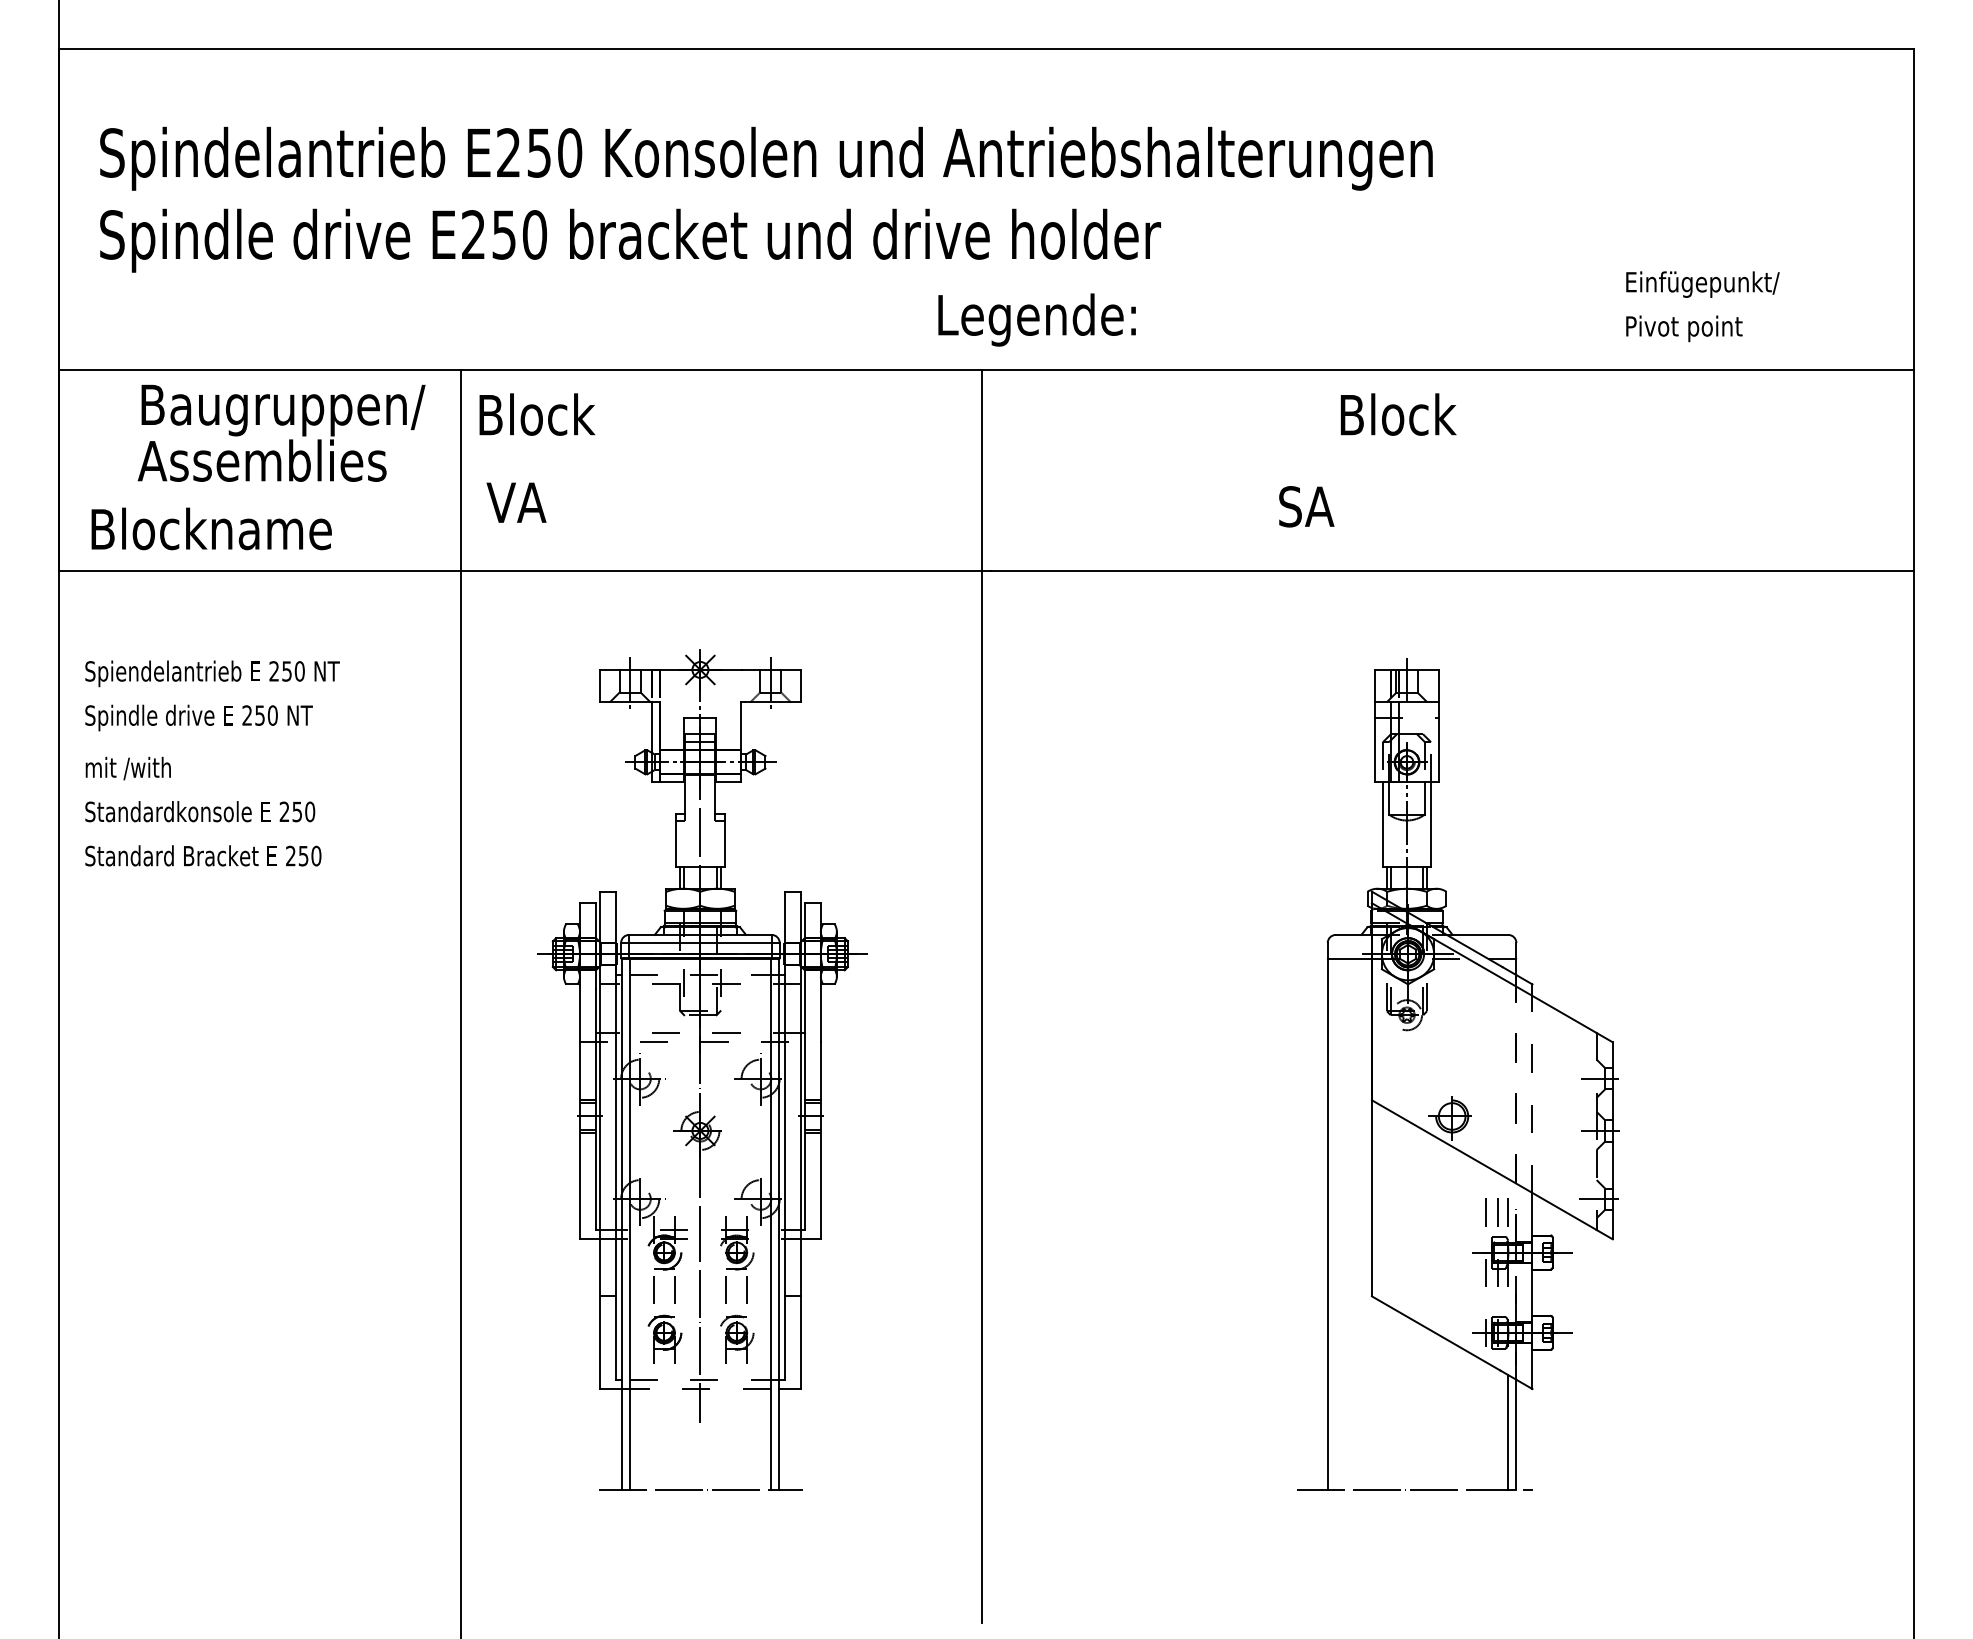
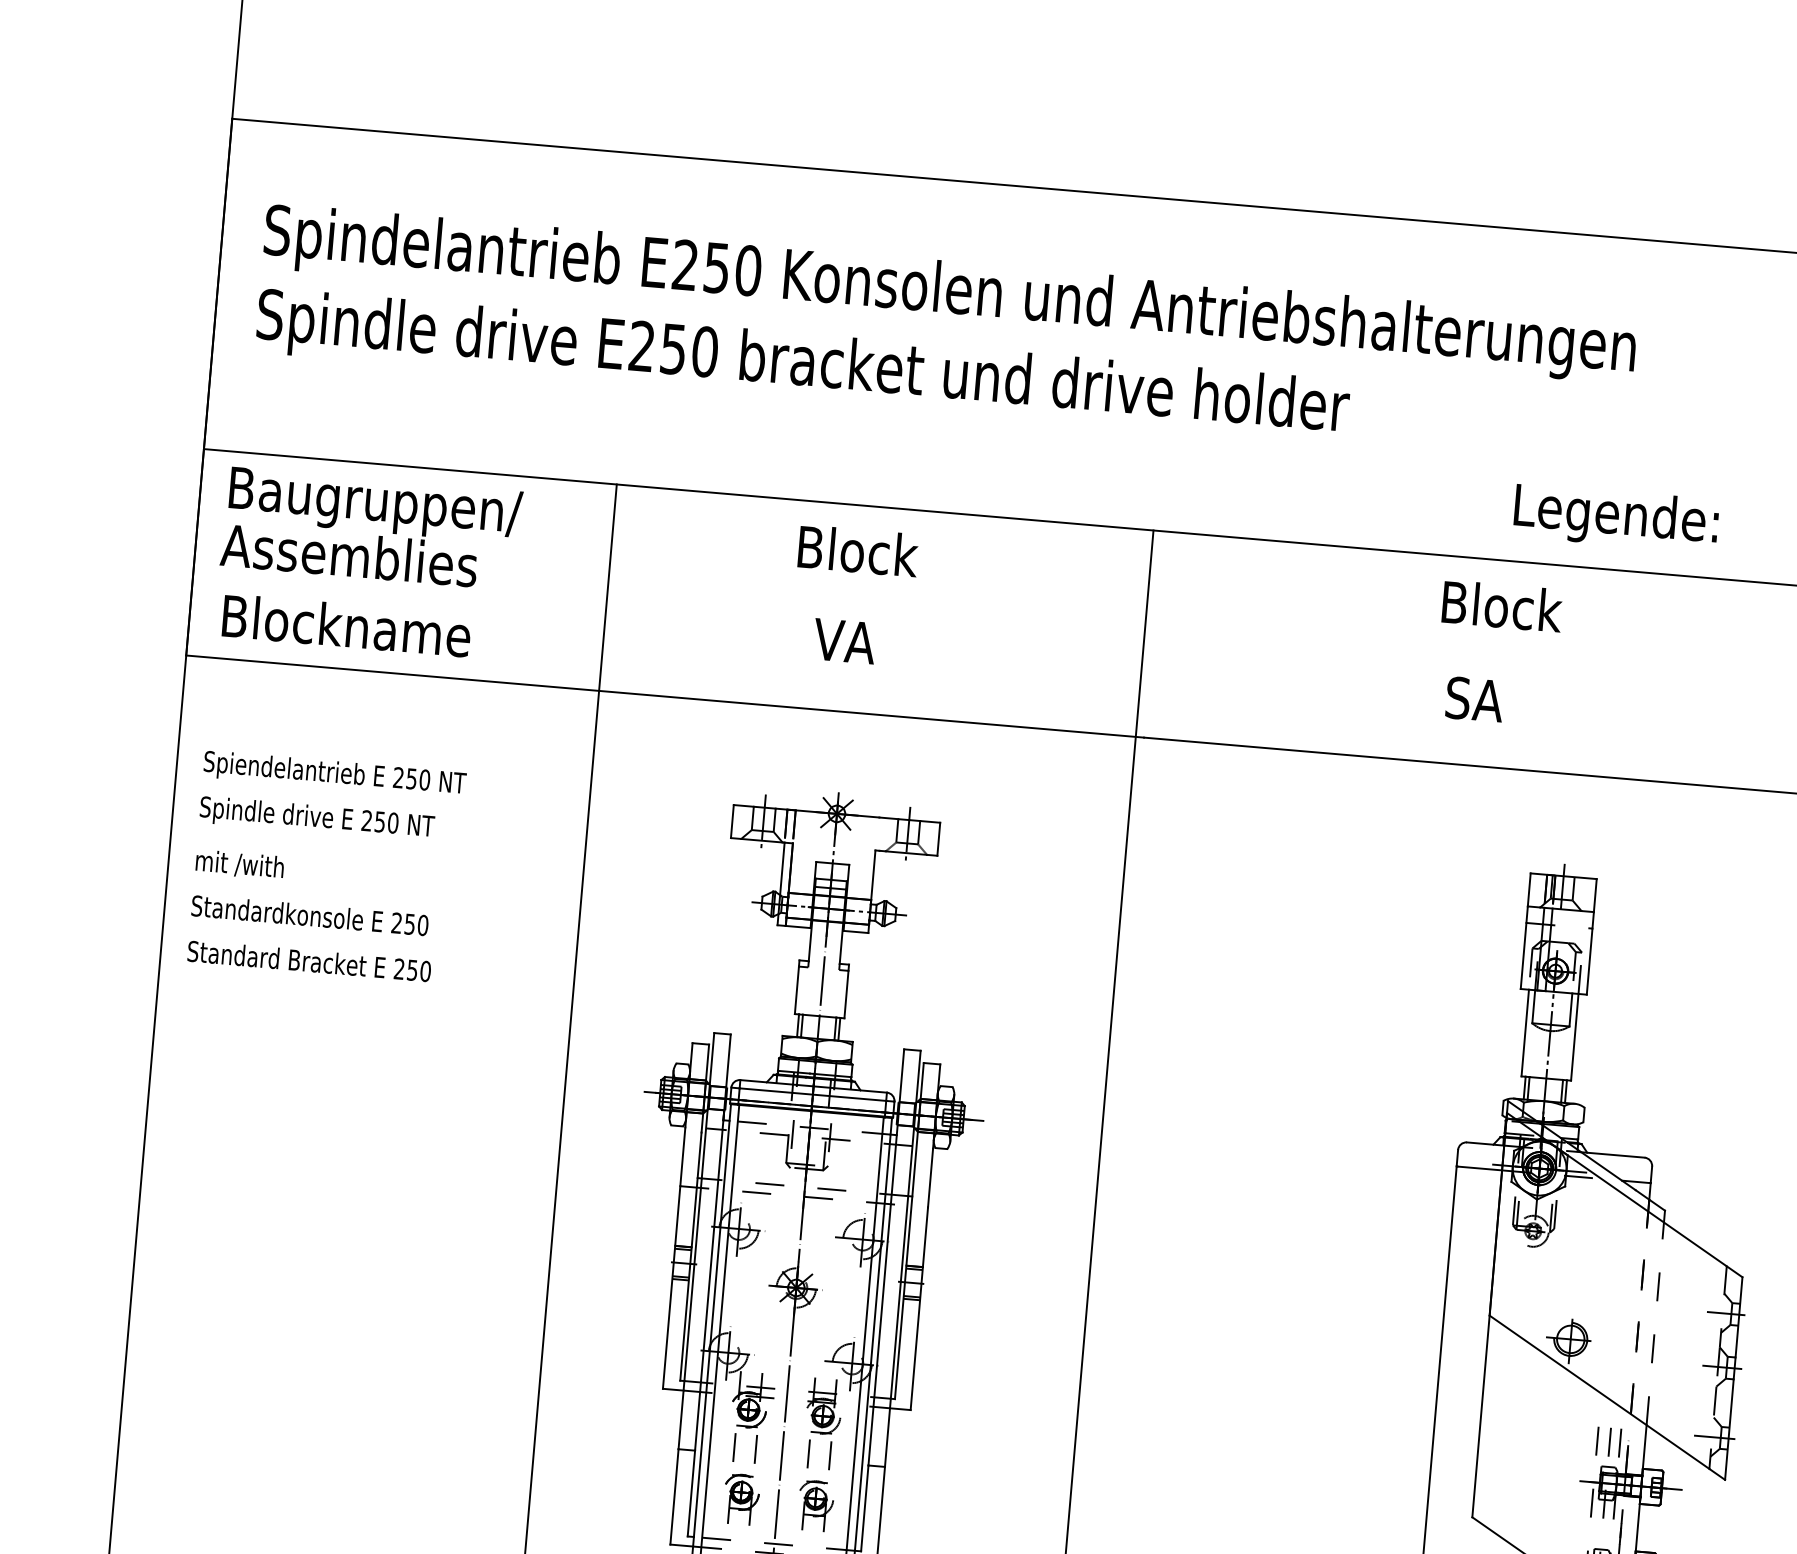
text: (1036, 319) -> (1615, 517), moved
text: (537, 414) -> (858, 551), moved
text: (1398, 414) -> (1502, 606), moved
text: (281, 432) -> (371, 527), moved
text: (516, 502) -> (844, 641), moved

